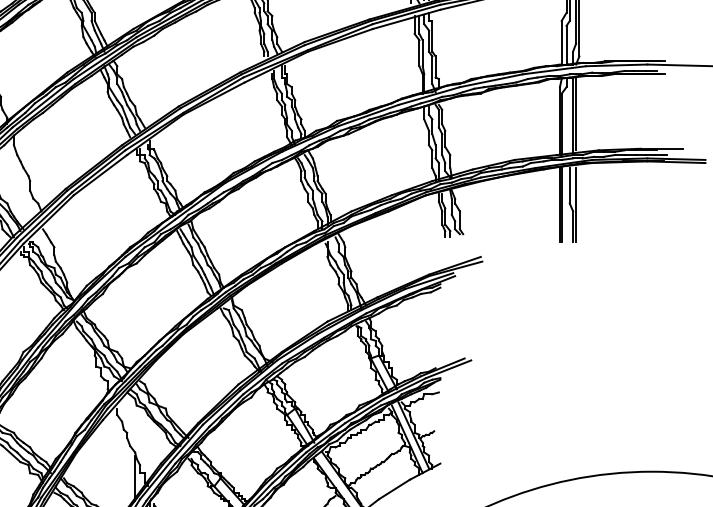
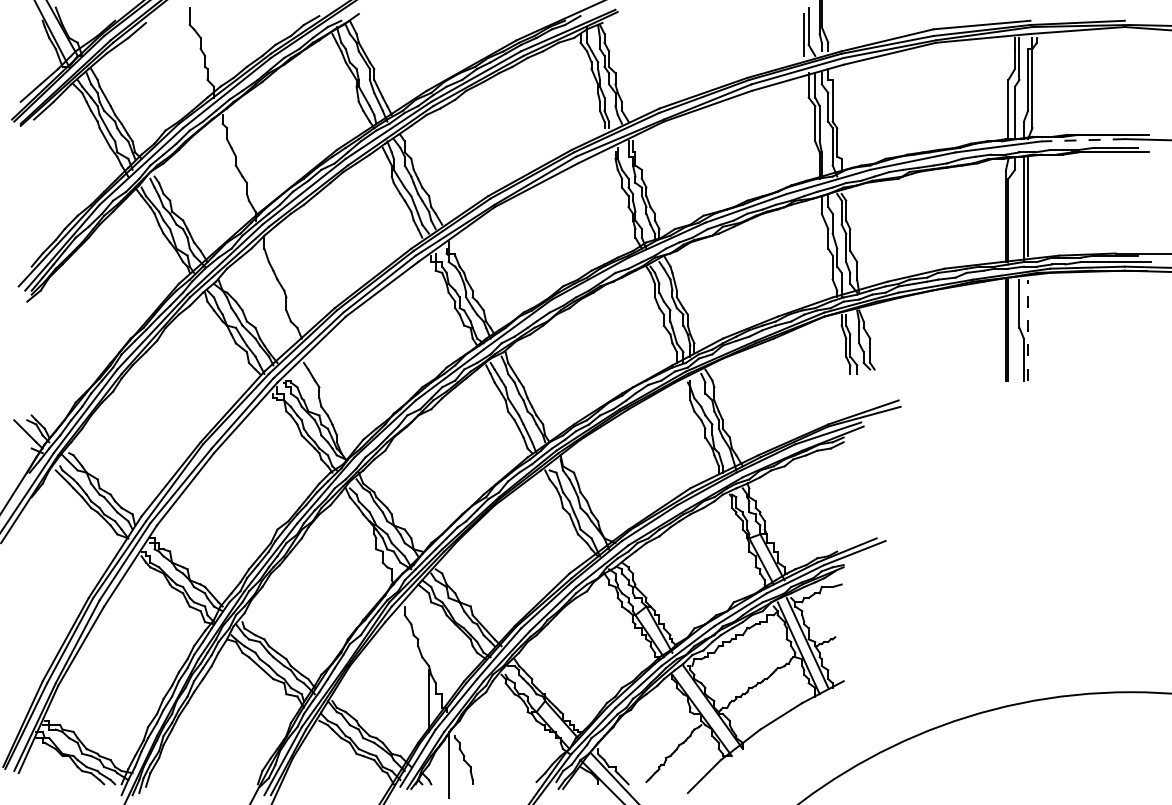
line: (616, 65) -> (1083, 140), solid -> dashed
line: (576, 204) -> (1028, 329), solid -> dashed

